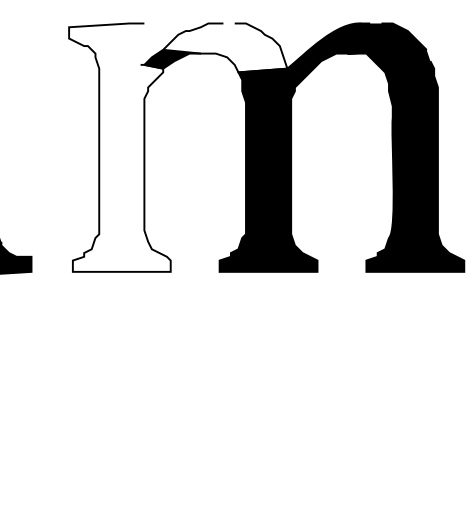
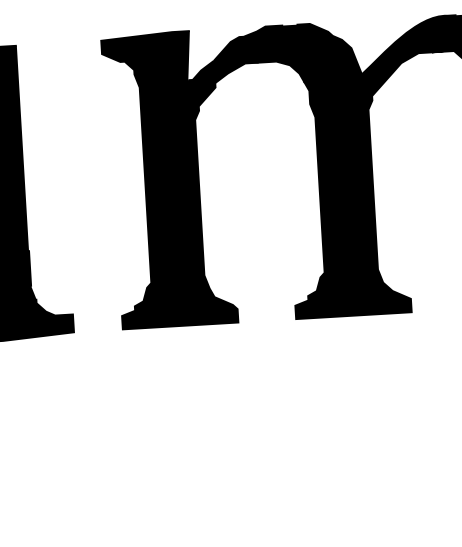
fill: (225, 47) -> (287, 53), added
fill: (119, 147) -> (169, 179), added

